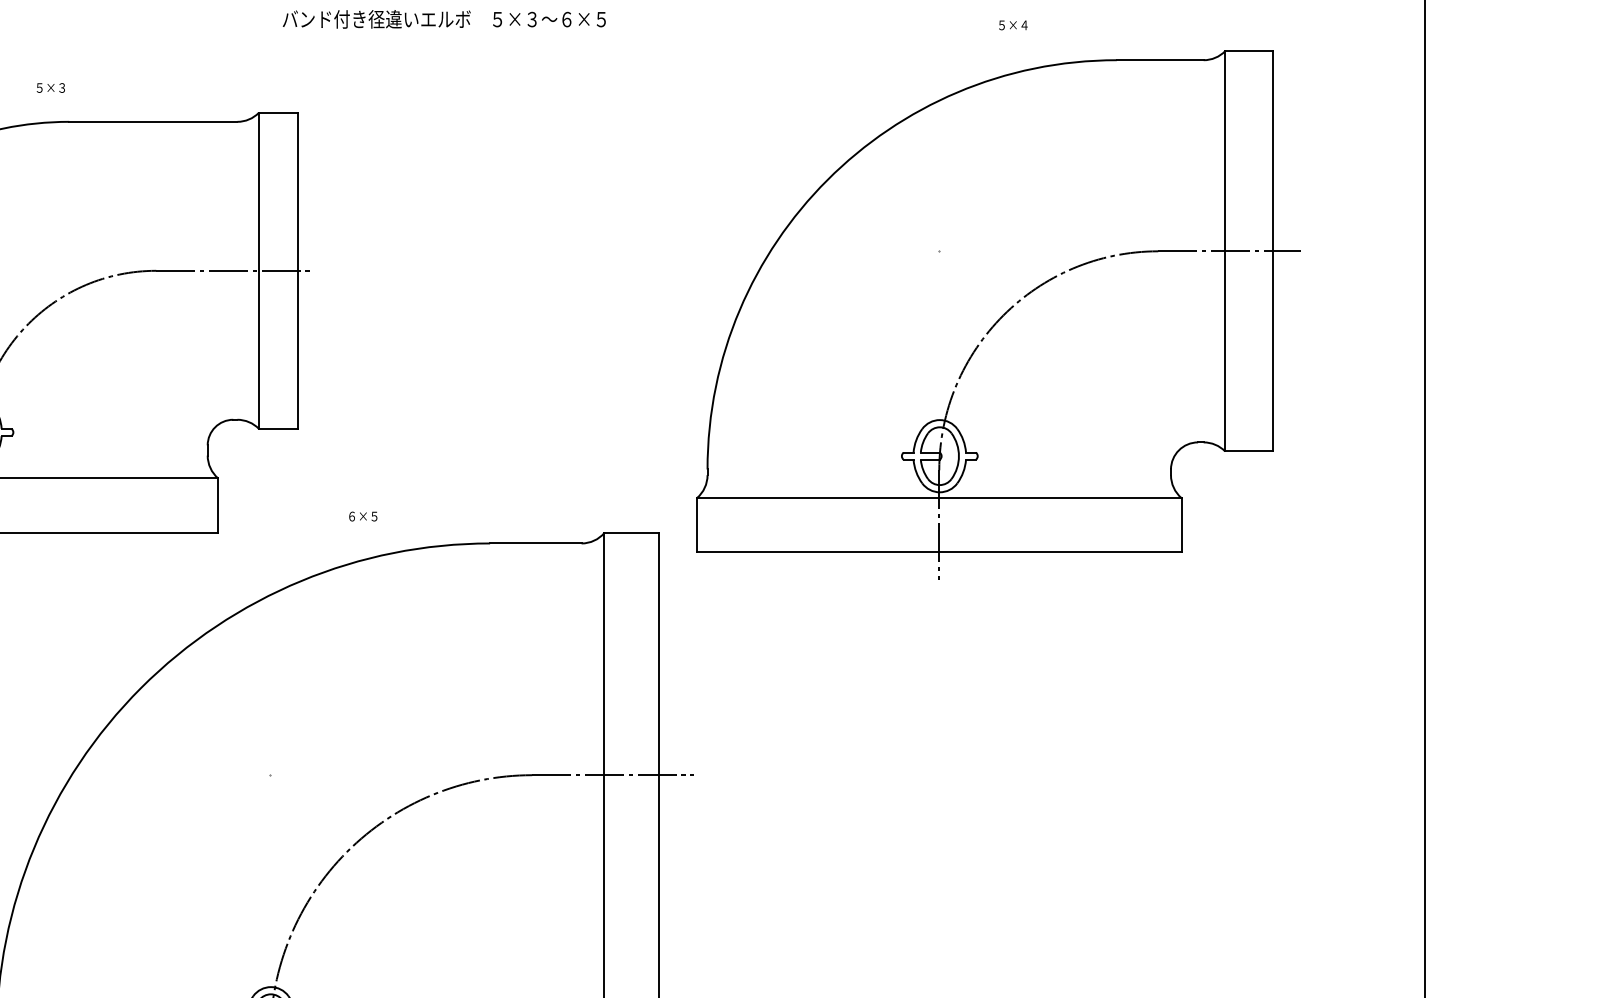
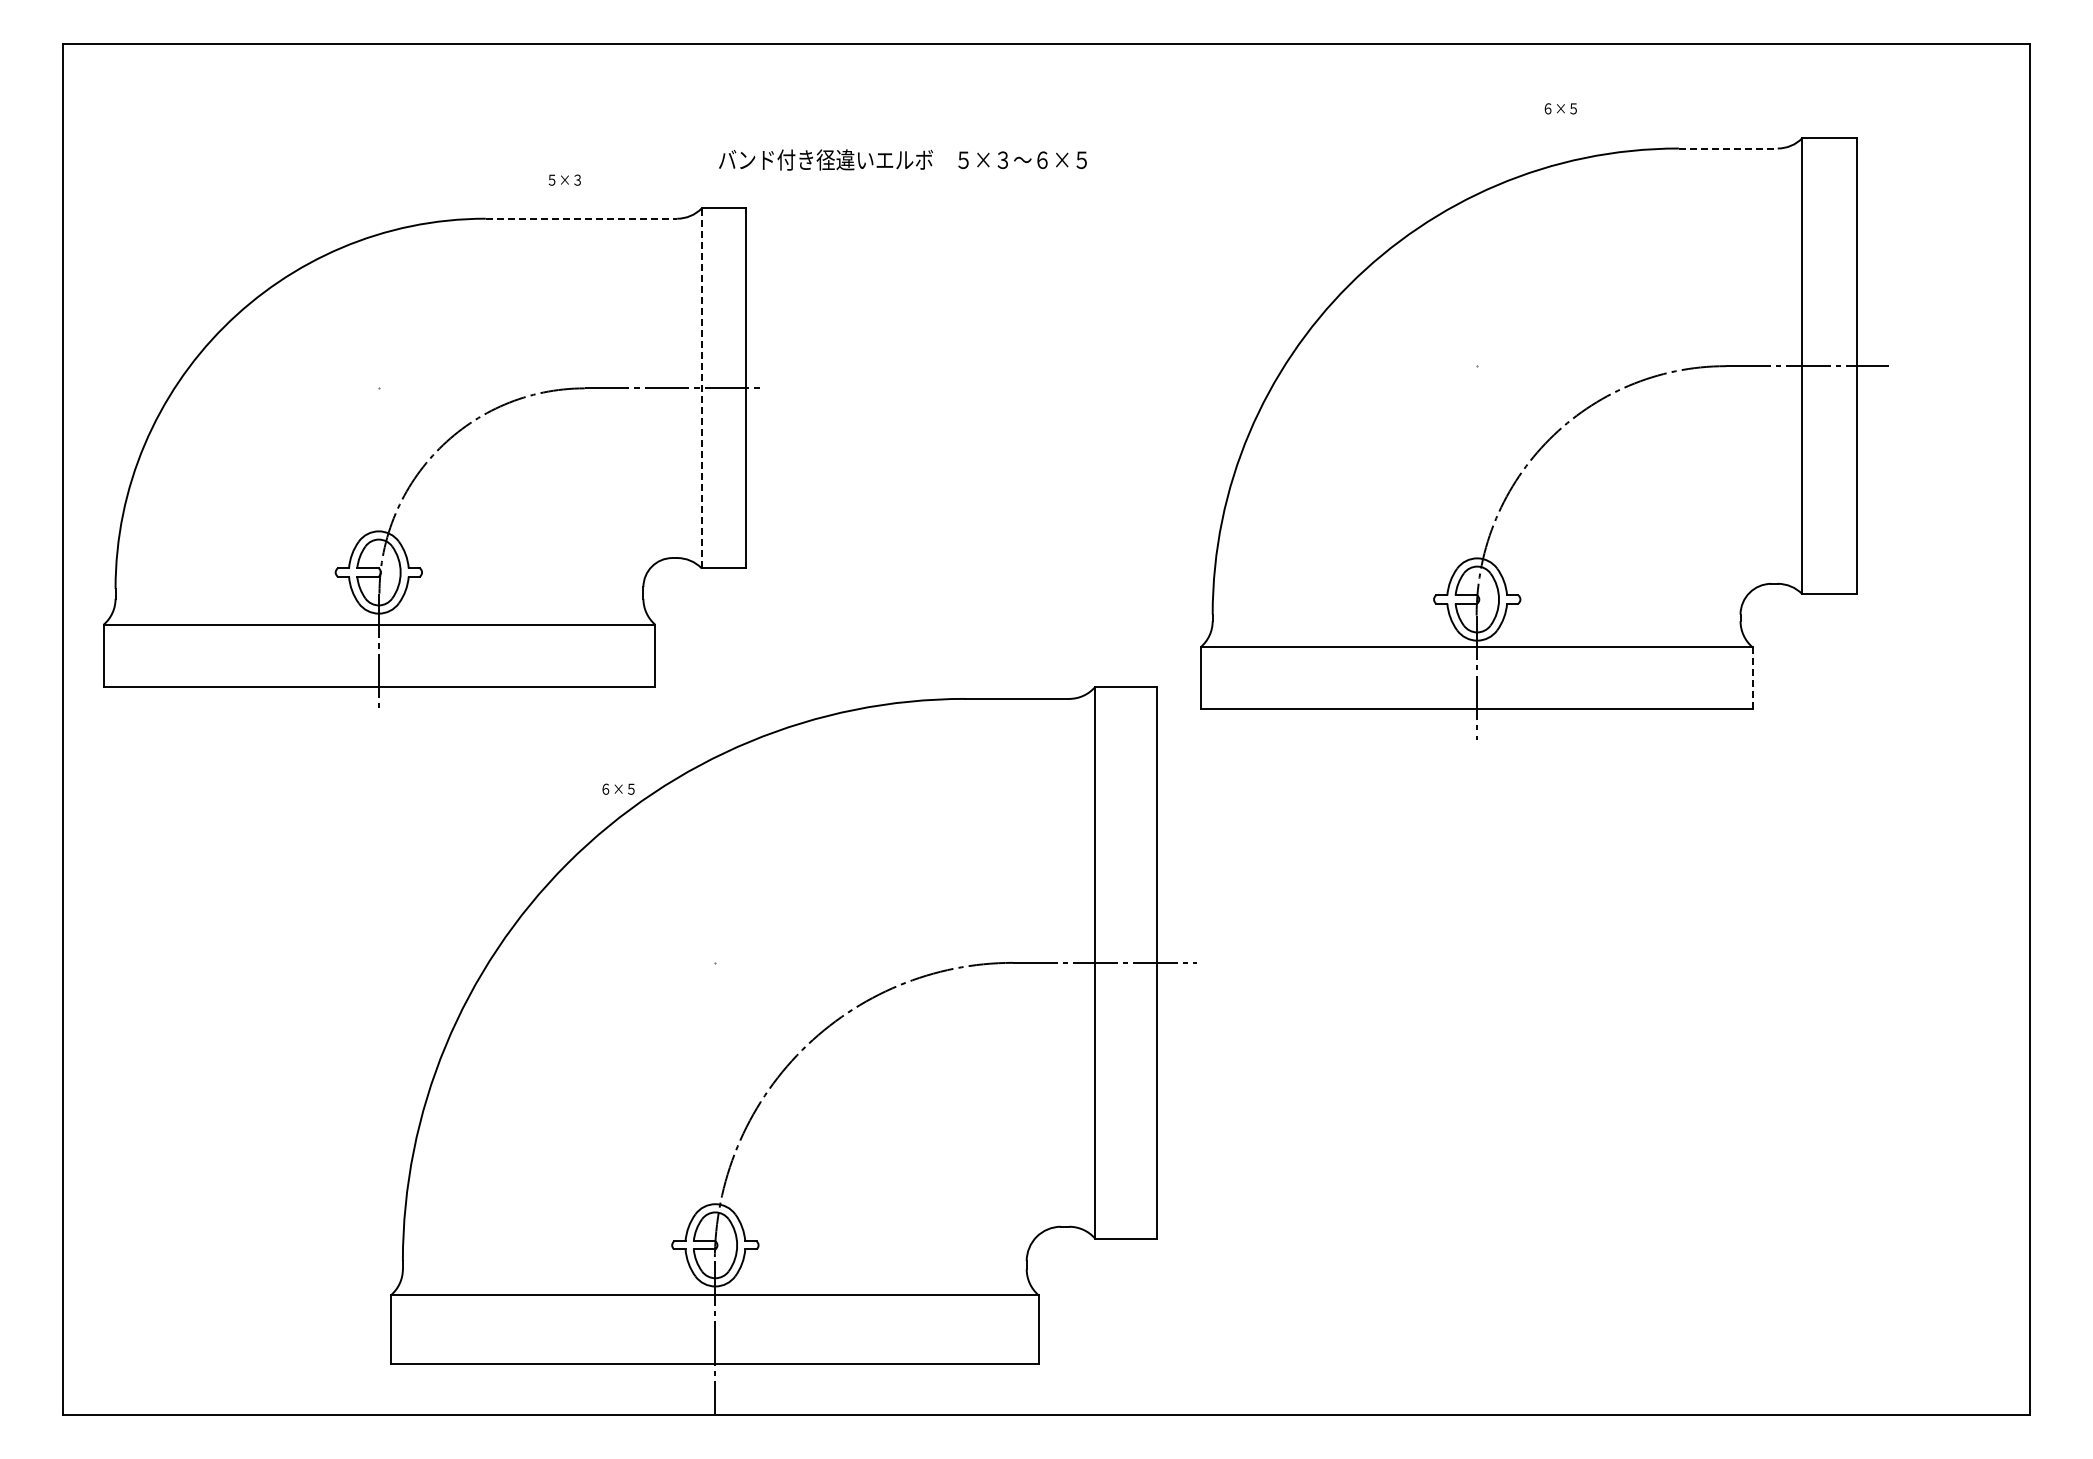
text: (443, 18) -> (902, 159), moved
text: (1012, 25) -> (1560, 108), ５×４ -> ６×５
line: (1160, 60) -> (1728, 148), solid -> dashed
text: (50, 87) -> (564, 179), moved
line: (153, 121) -> (581, 218), solid -> dashed
line: (258, 270) -> (701, 388), solid -> dashed
text: (363, 515) -> (618, 788), moved
line: (1181, 525) -> (1752, 678), solid -> dashed

